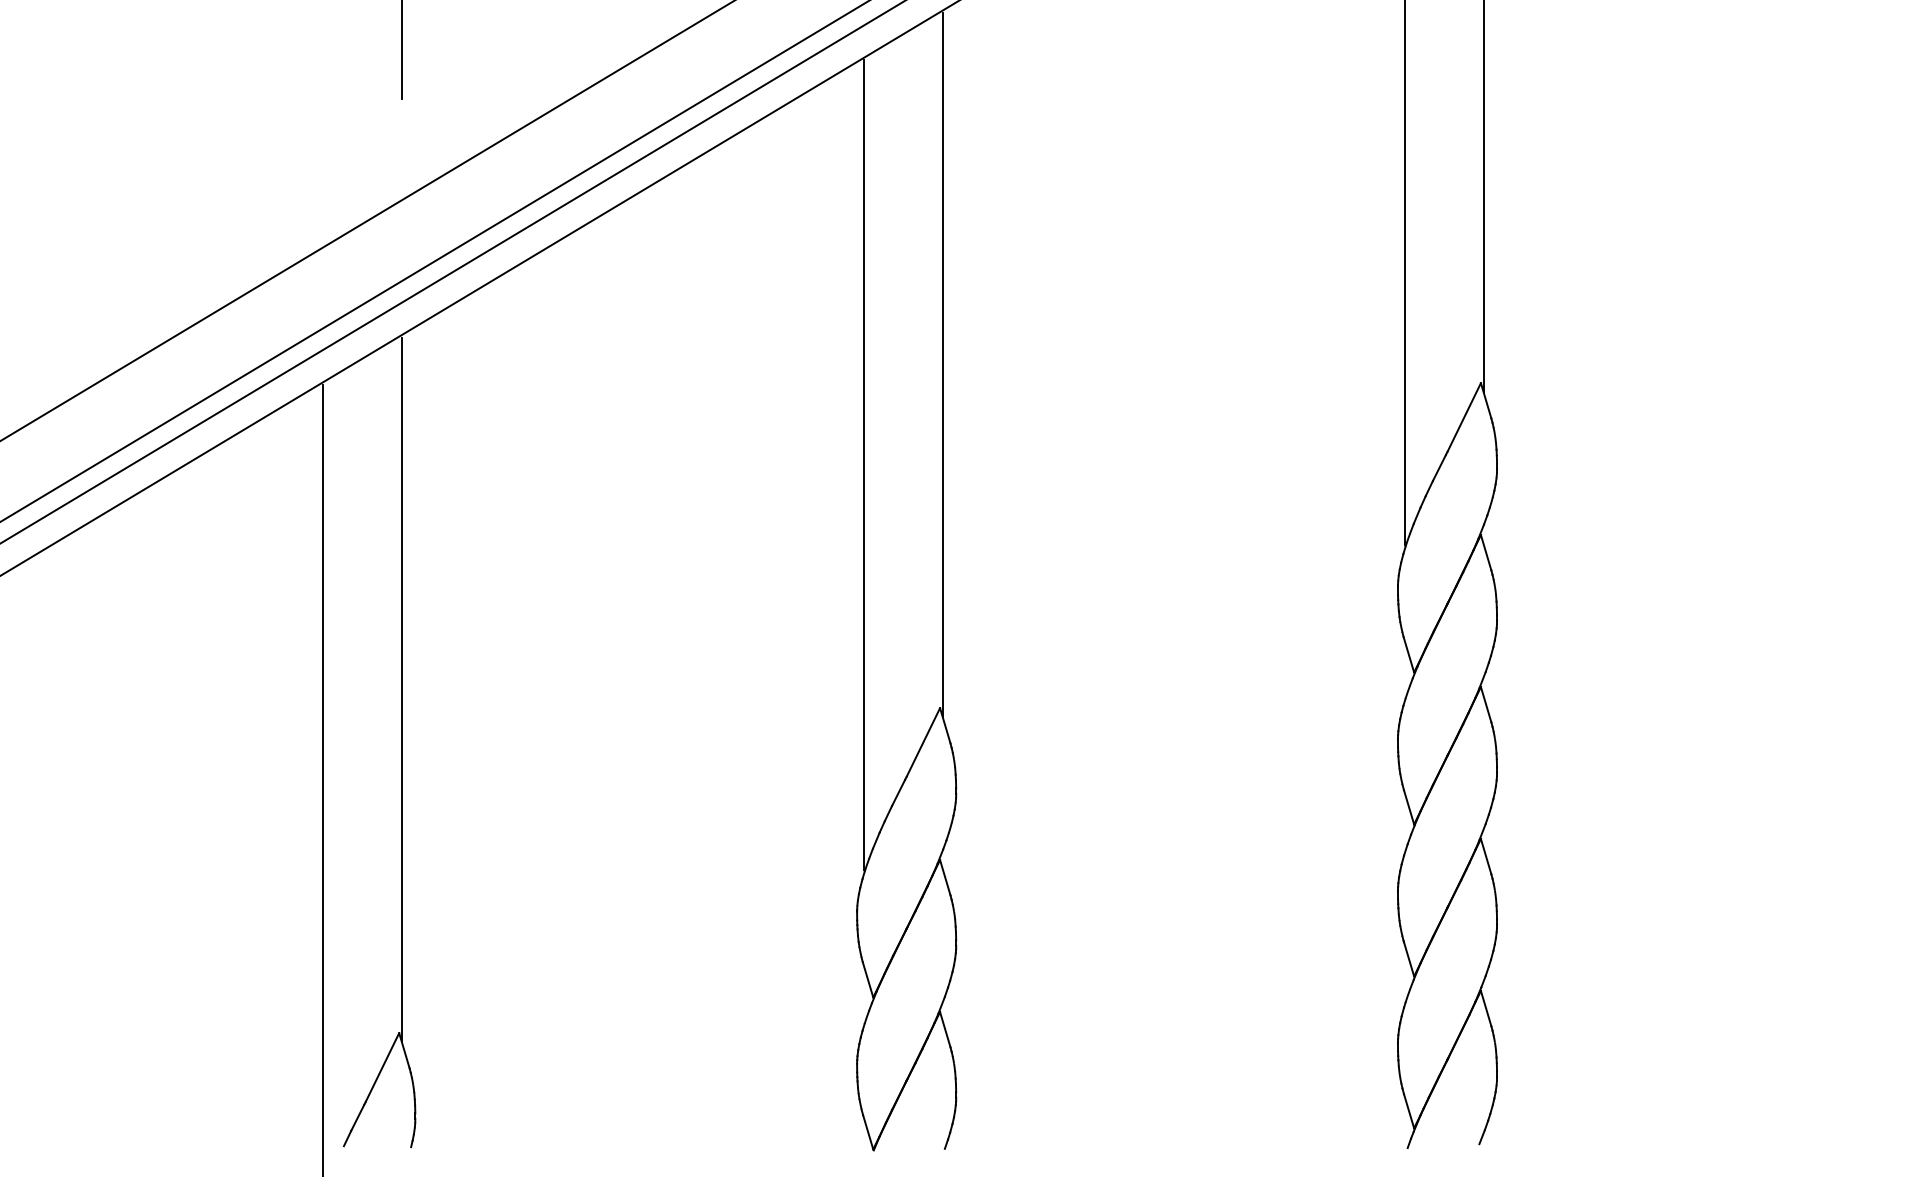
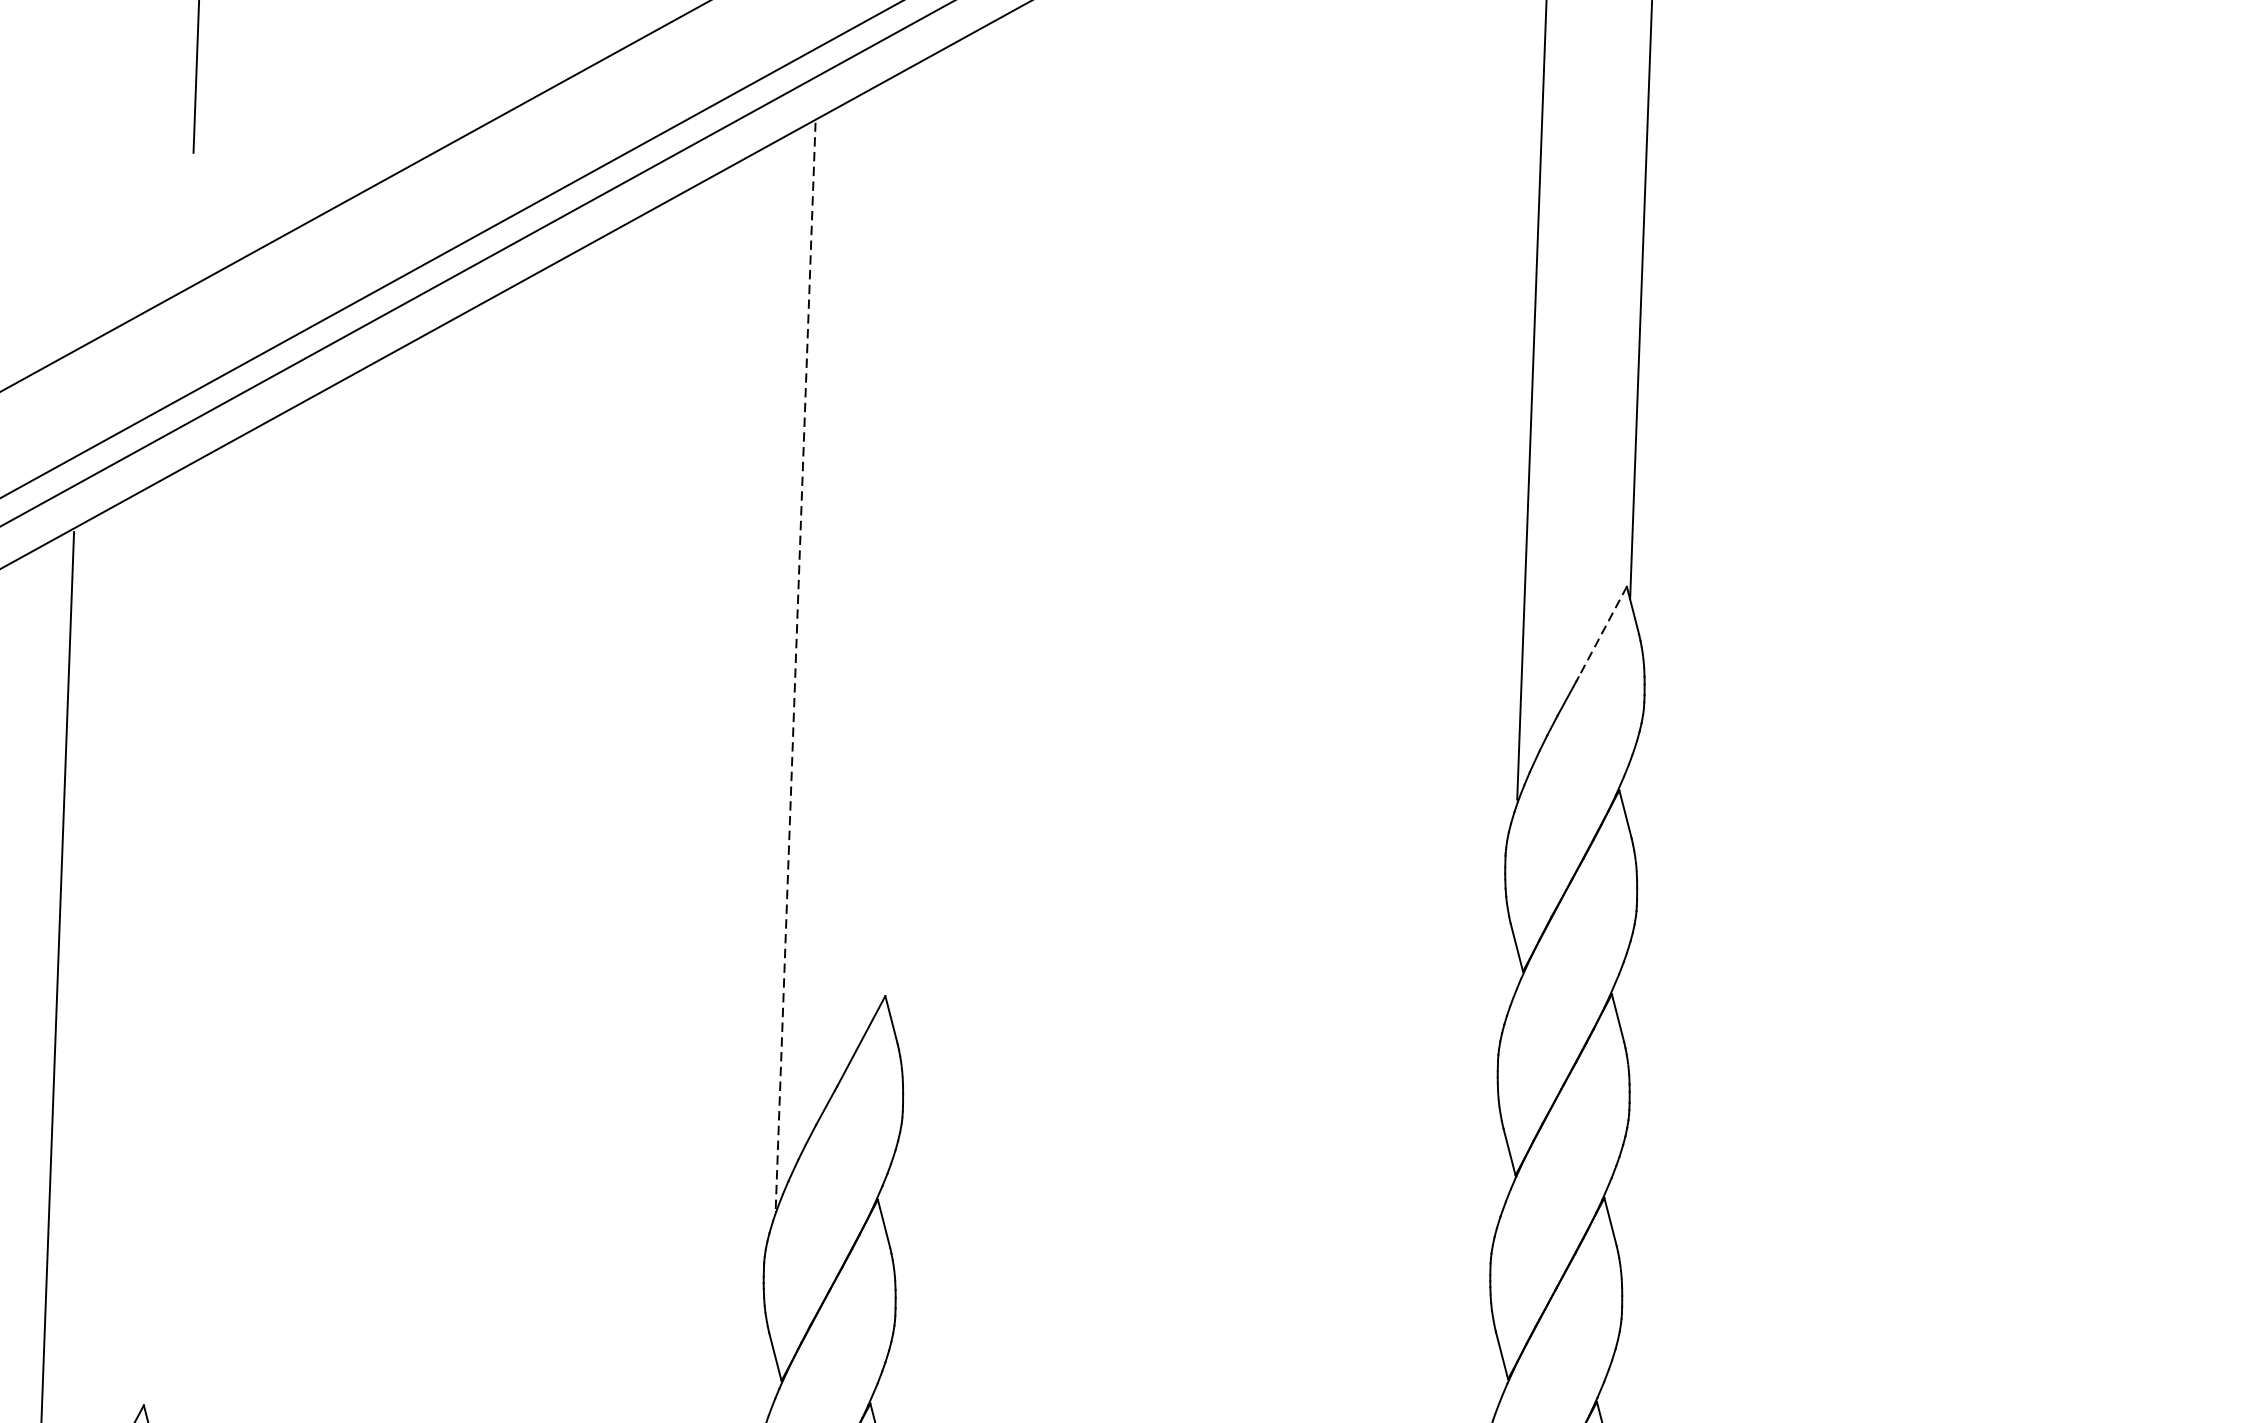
line: (942, 364) -> (905, 535), removed
line: (1464, 417) -> (1603, 631), solid -> dashed
line: (864, 464) -> (795, 665), solid -> dashed
line: (401, 689) -> (163, 944), removed

